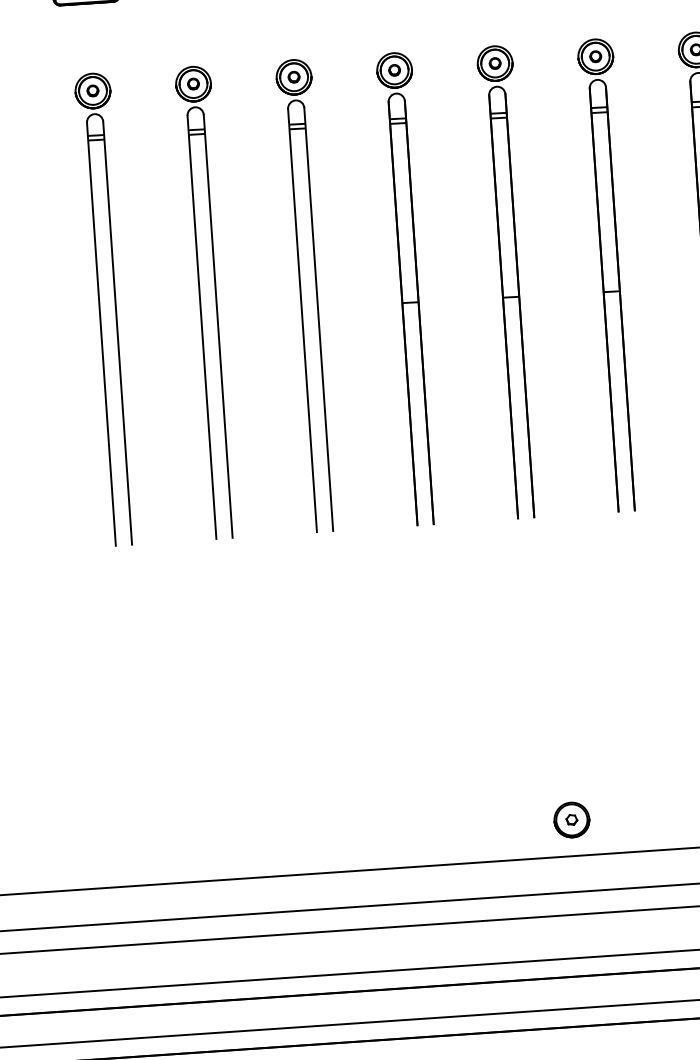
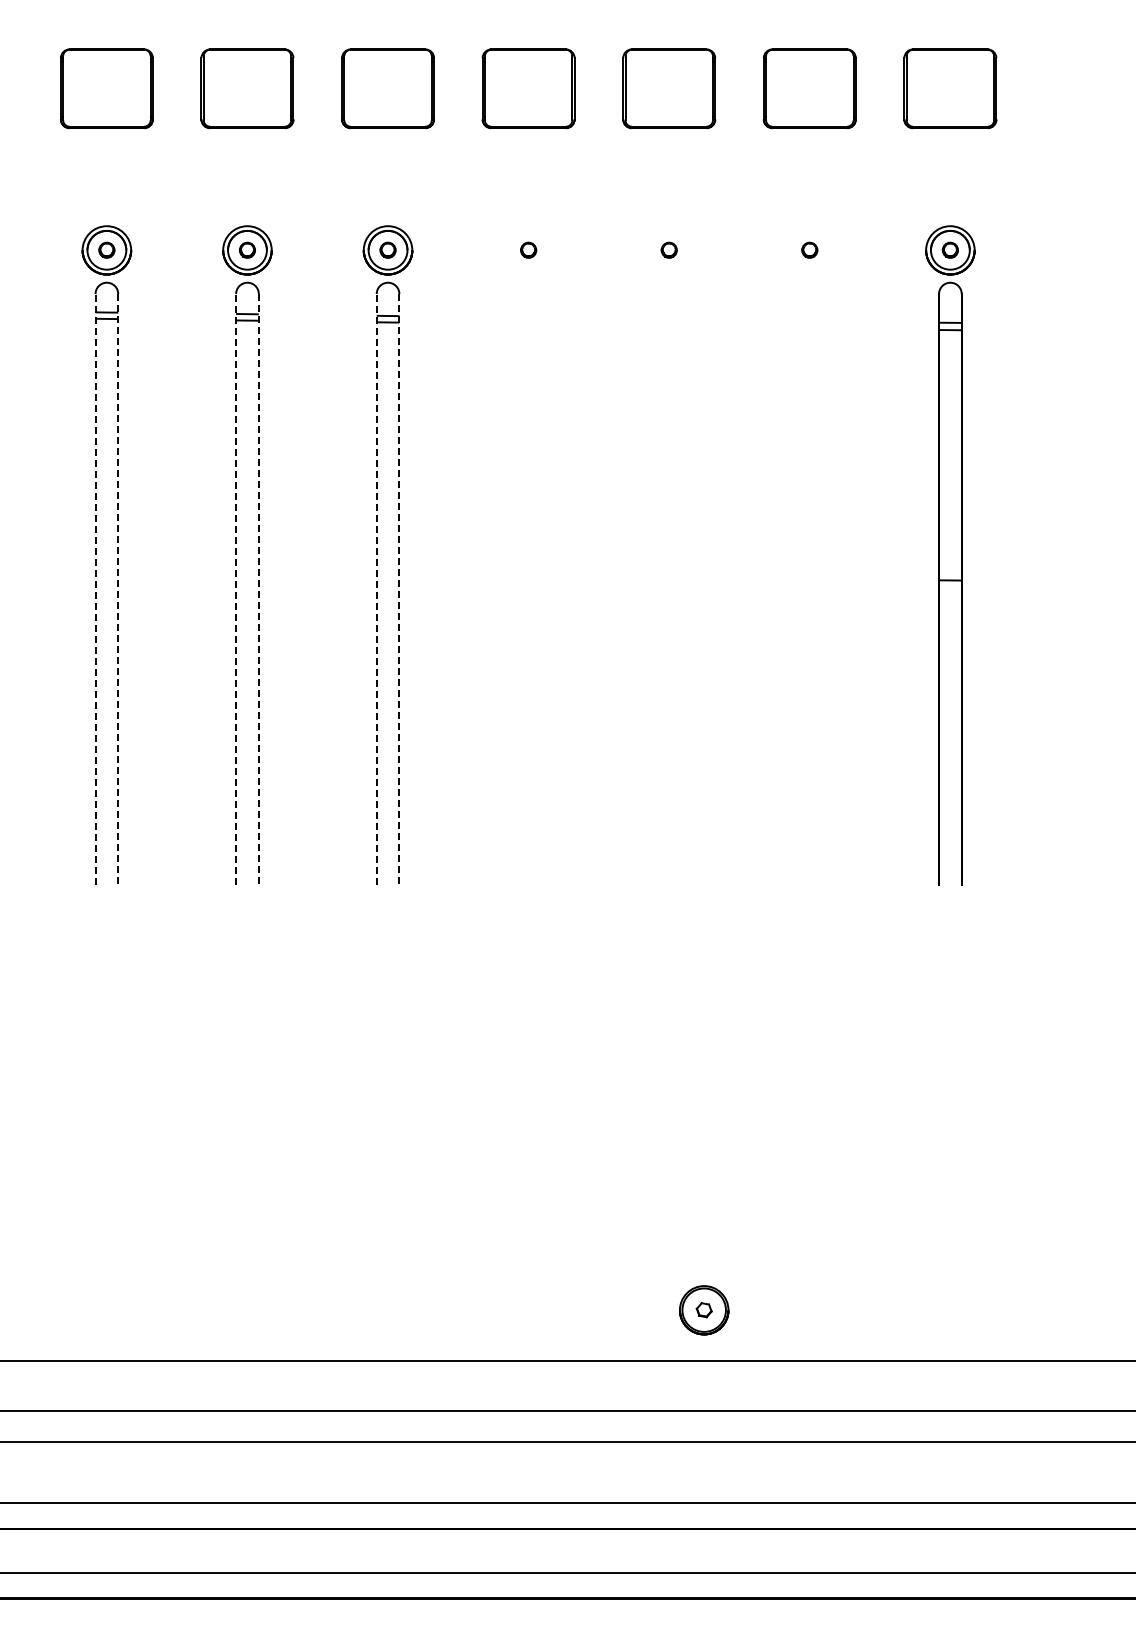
part: (610, 275) -> (809, 555), removed
part: (510, 281) -> (669, 555), removed
part: (409, 288) -> (528, 555), removed
line: (318, 319) -> (399, 589), solid -> dashed
line: (302, 320) -> (376, 589), solid -> dashed
line: (217, 326) -> (258, 589), solid -> dashed
line: (202, 327) -> (236, 589), solid -> dashed
line: (117, 333) -> (118, 589), solid -> dashed
line: (101, 334) -> (95, 589), solid -> dashed

